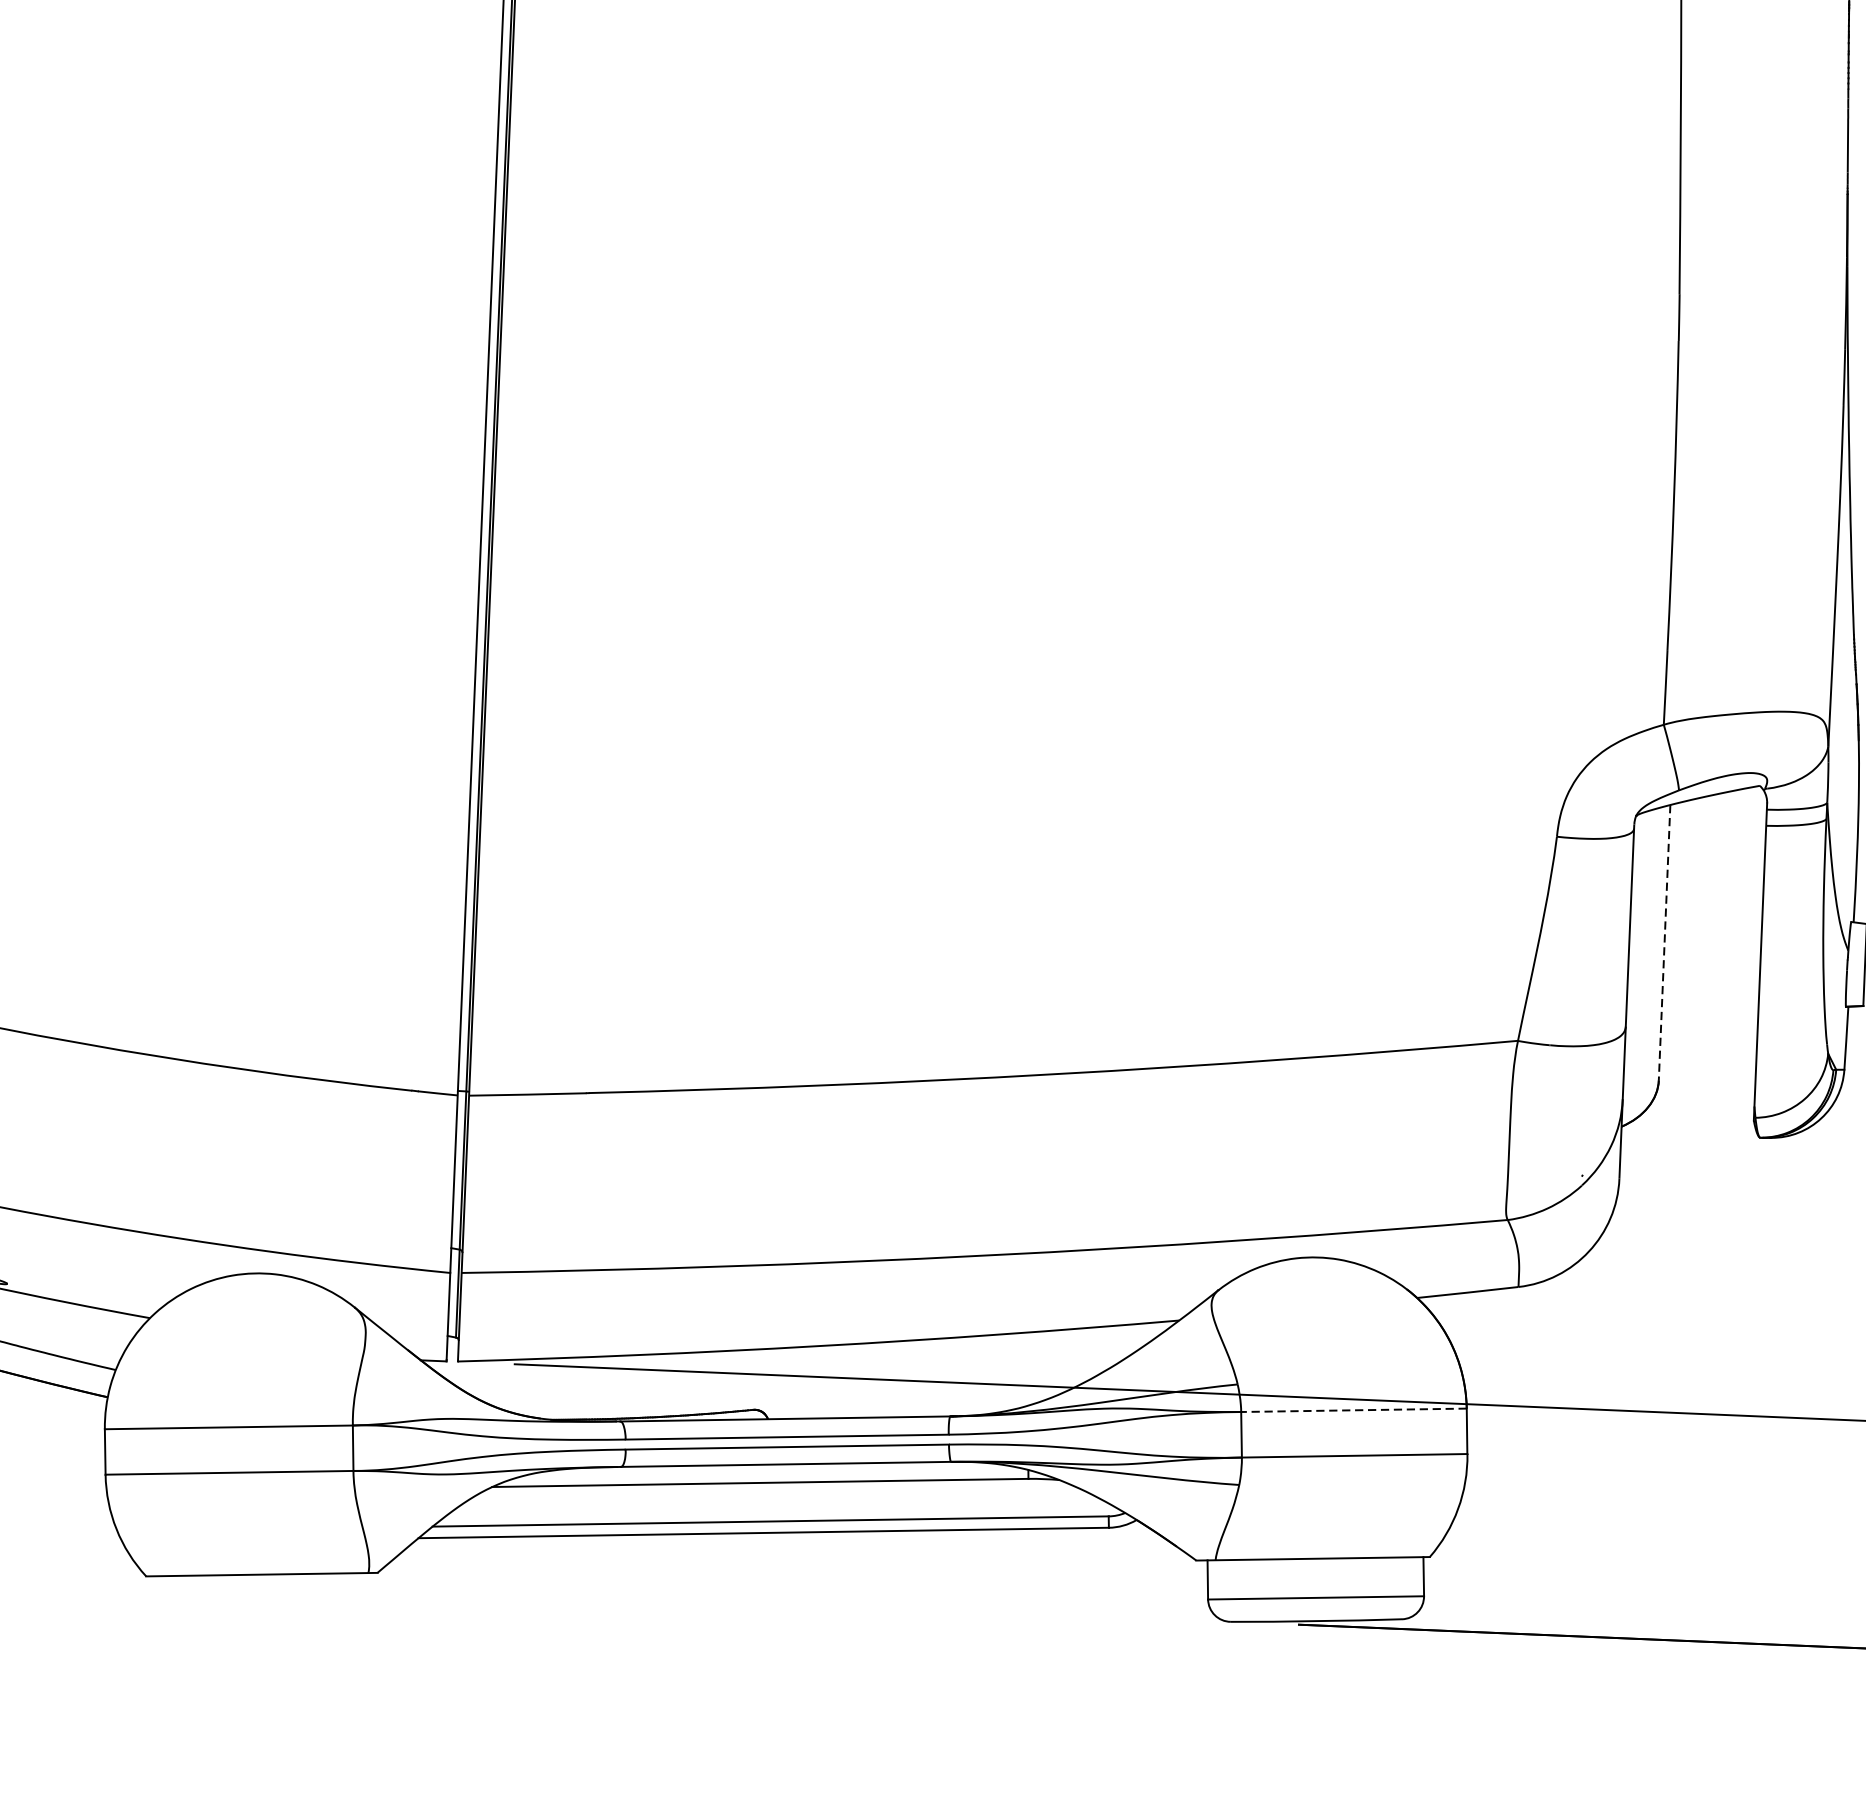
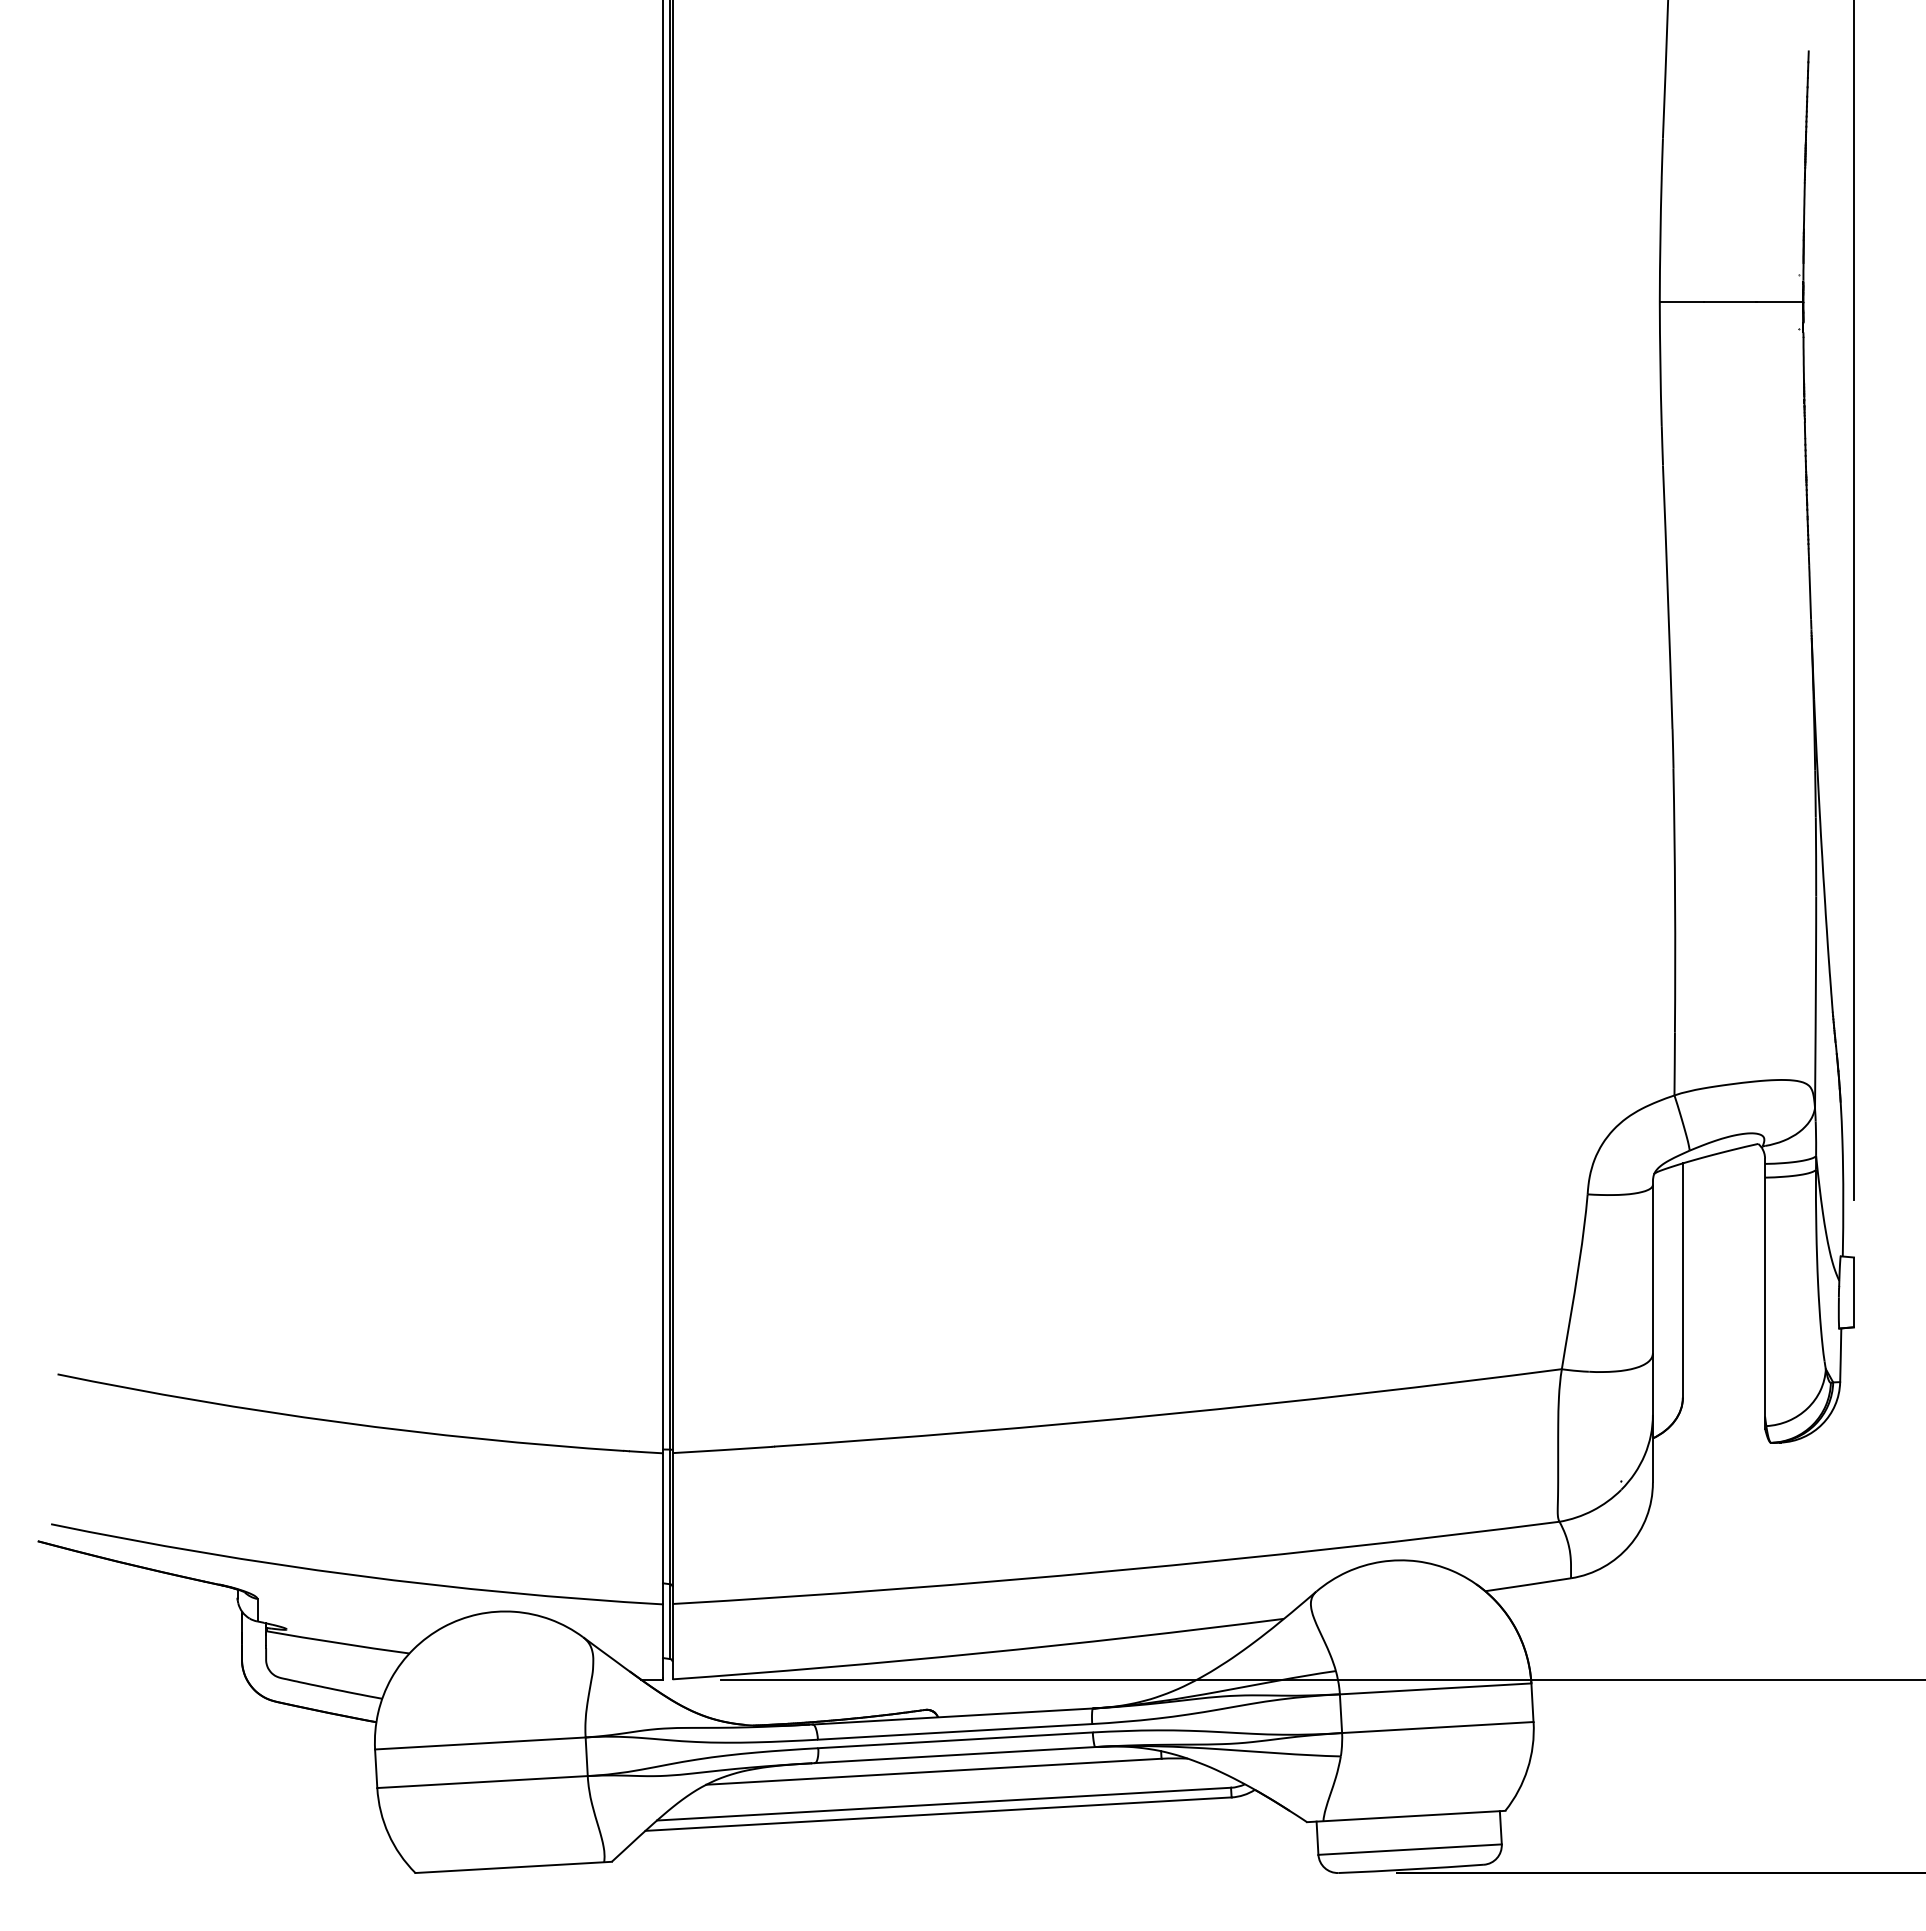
line: (1664, 943) -> (1682, 1281), dashed -> solid
line: (1353, 1409) -> (1435, 1688), dashed -> solid

